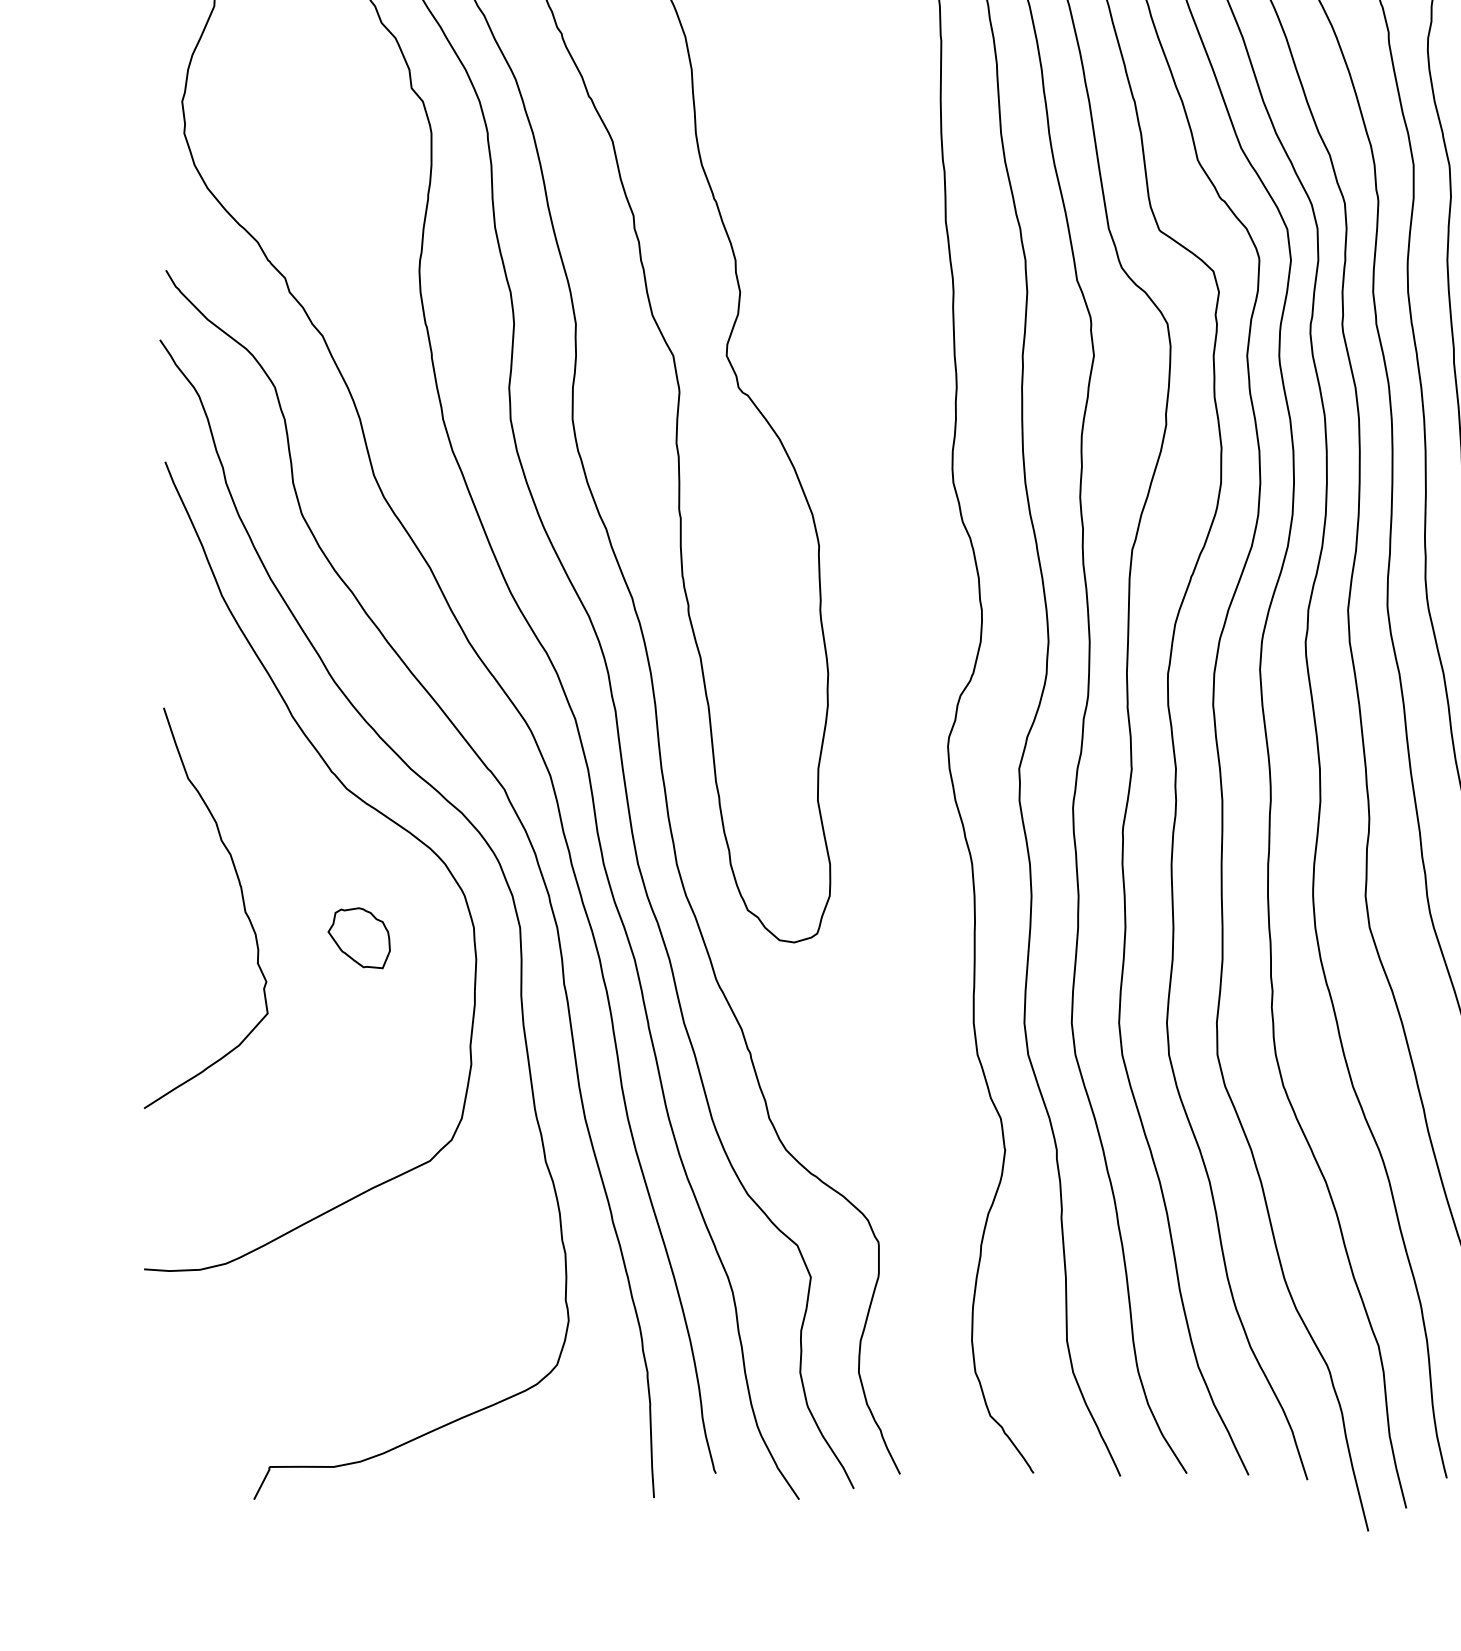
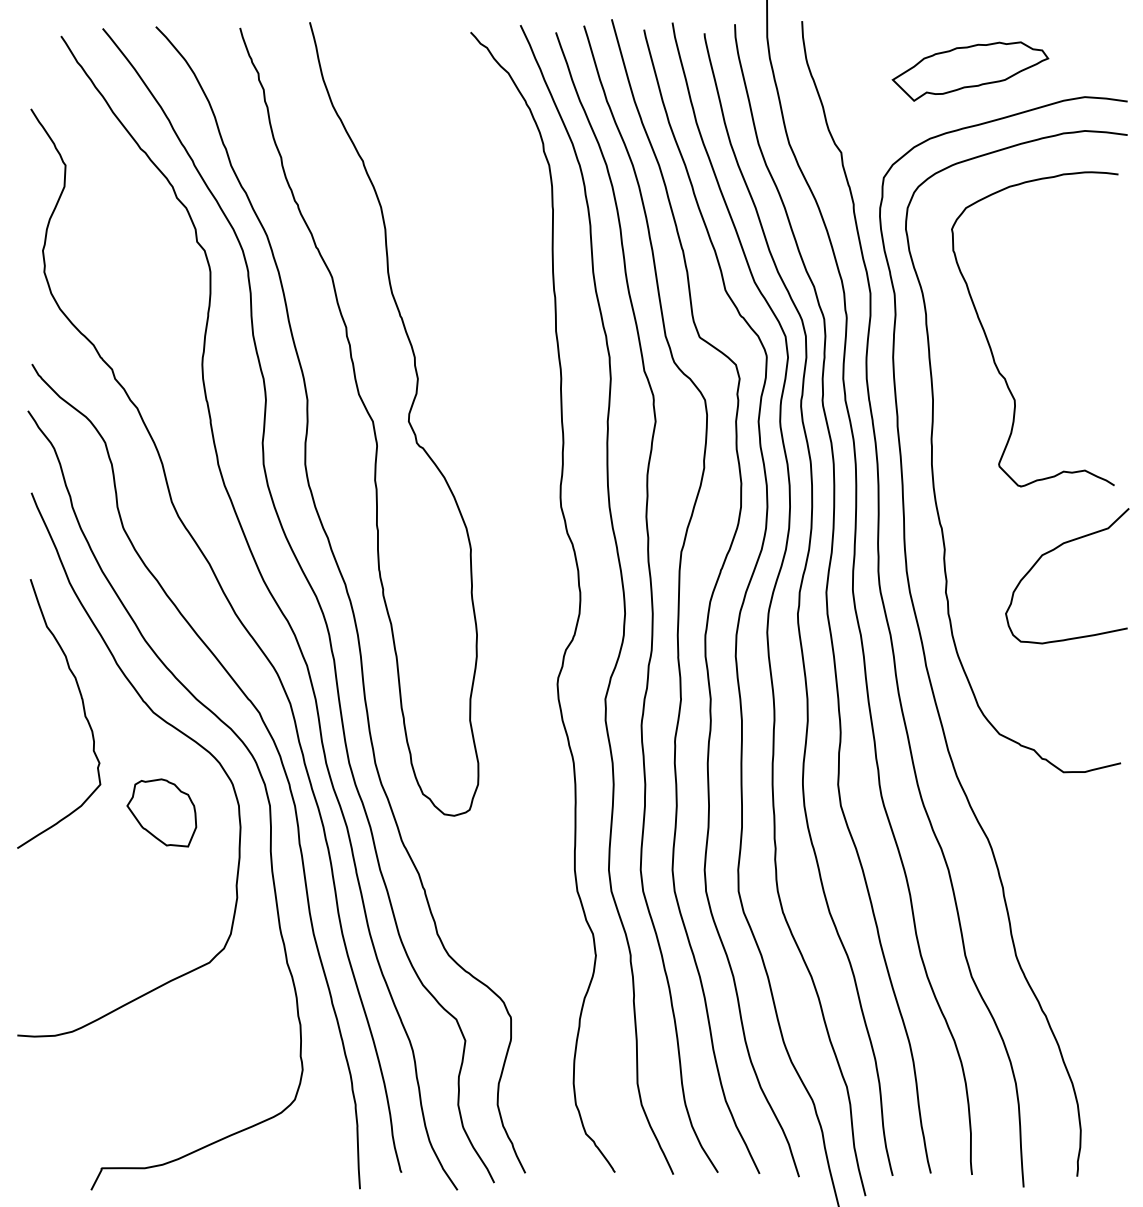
curve: (242, 906) -> (83, 712), moved
part: (358, 937) -> (161, 812), size x1.67

